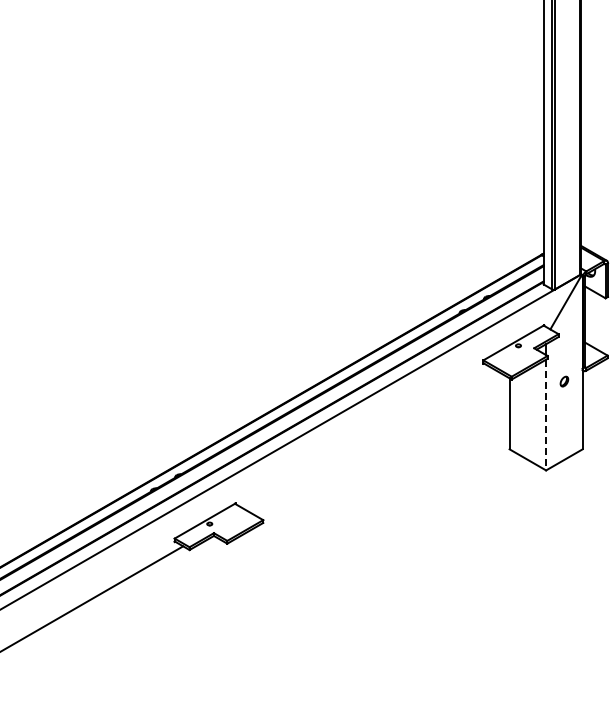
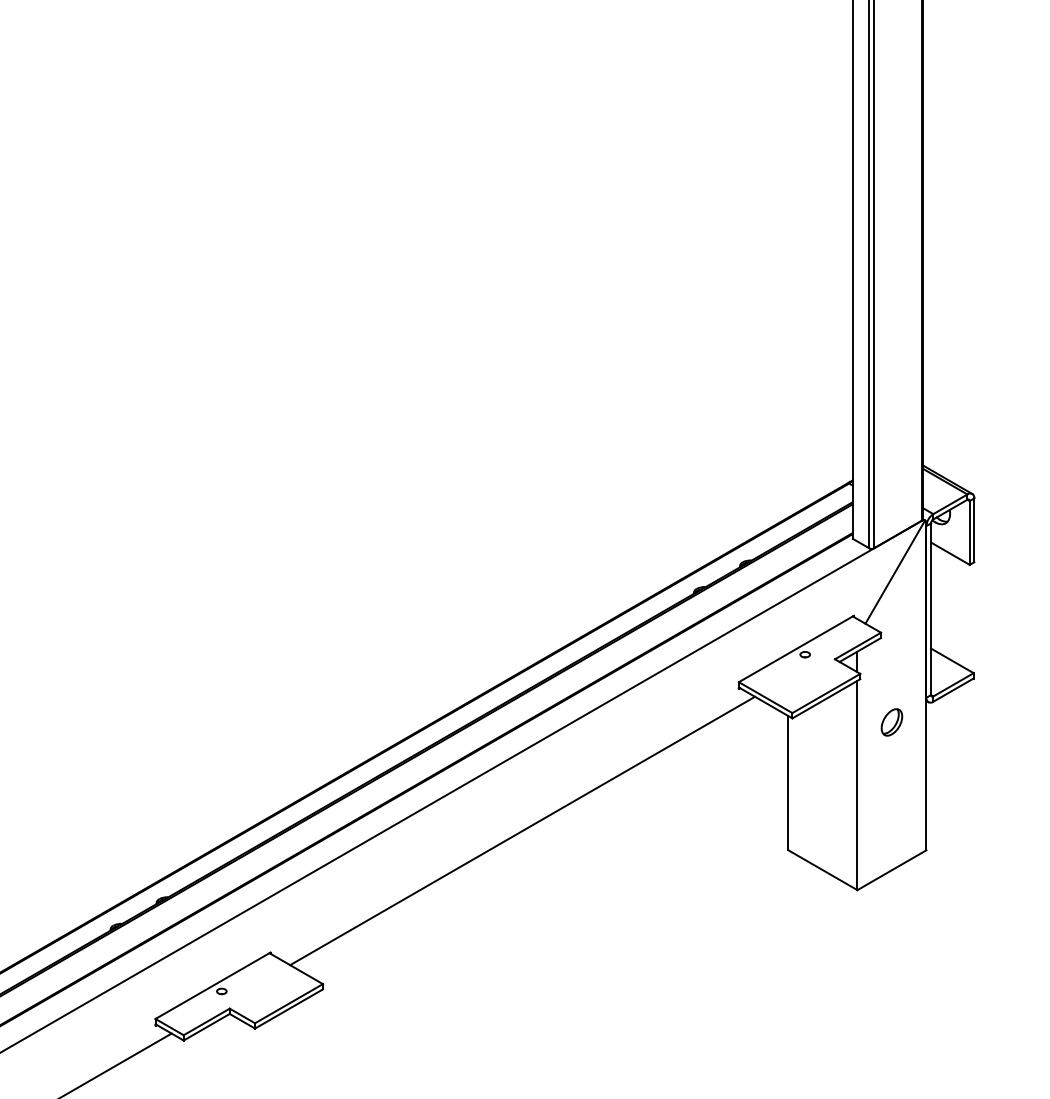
part: (564, 381) -> (892, 722), size x1.43
line: (546, 415) -> (858, 786), dashed -> solid
line: (368, 439) -> (521, 831), added

